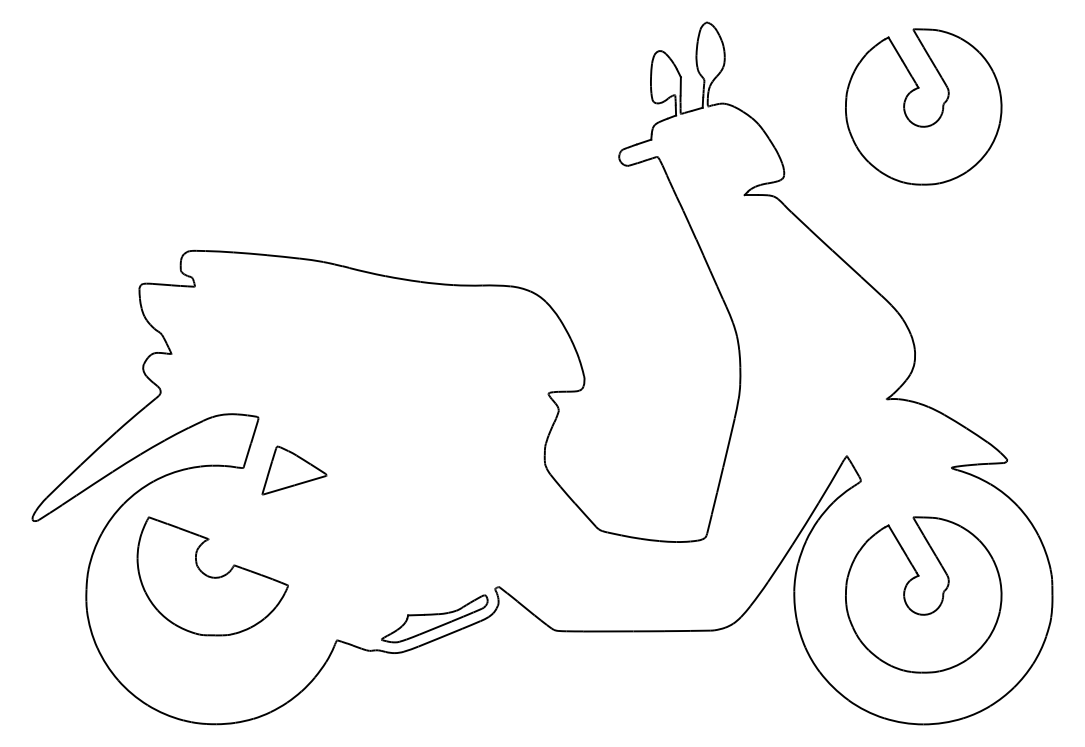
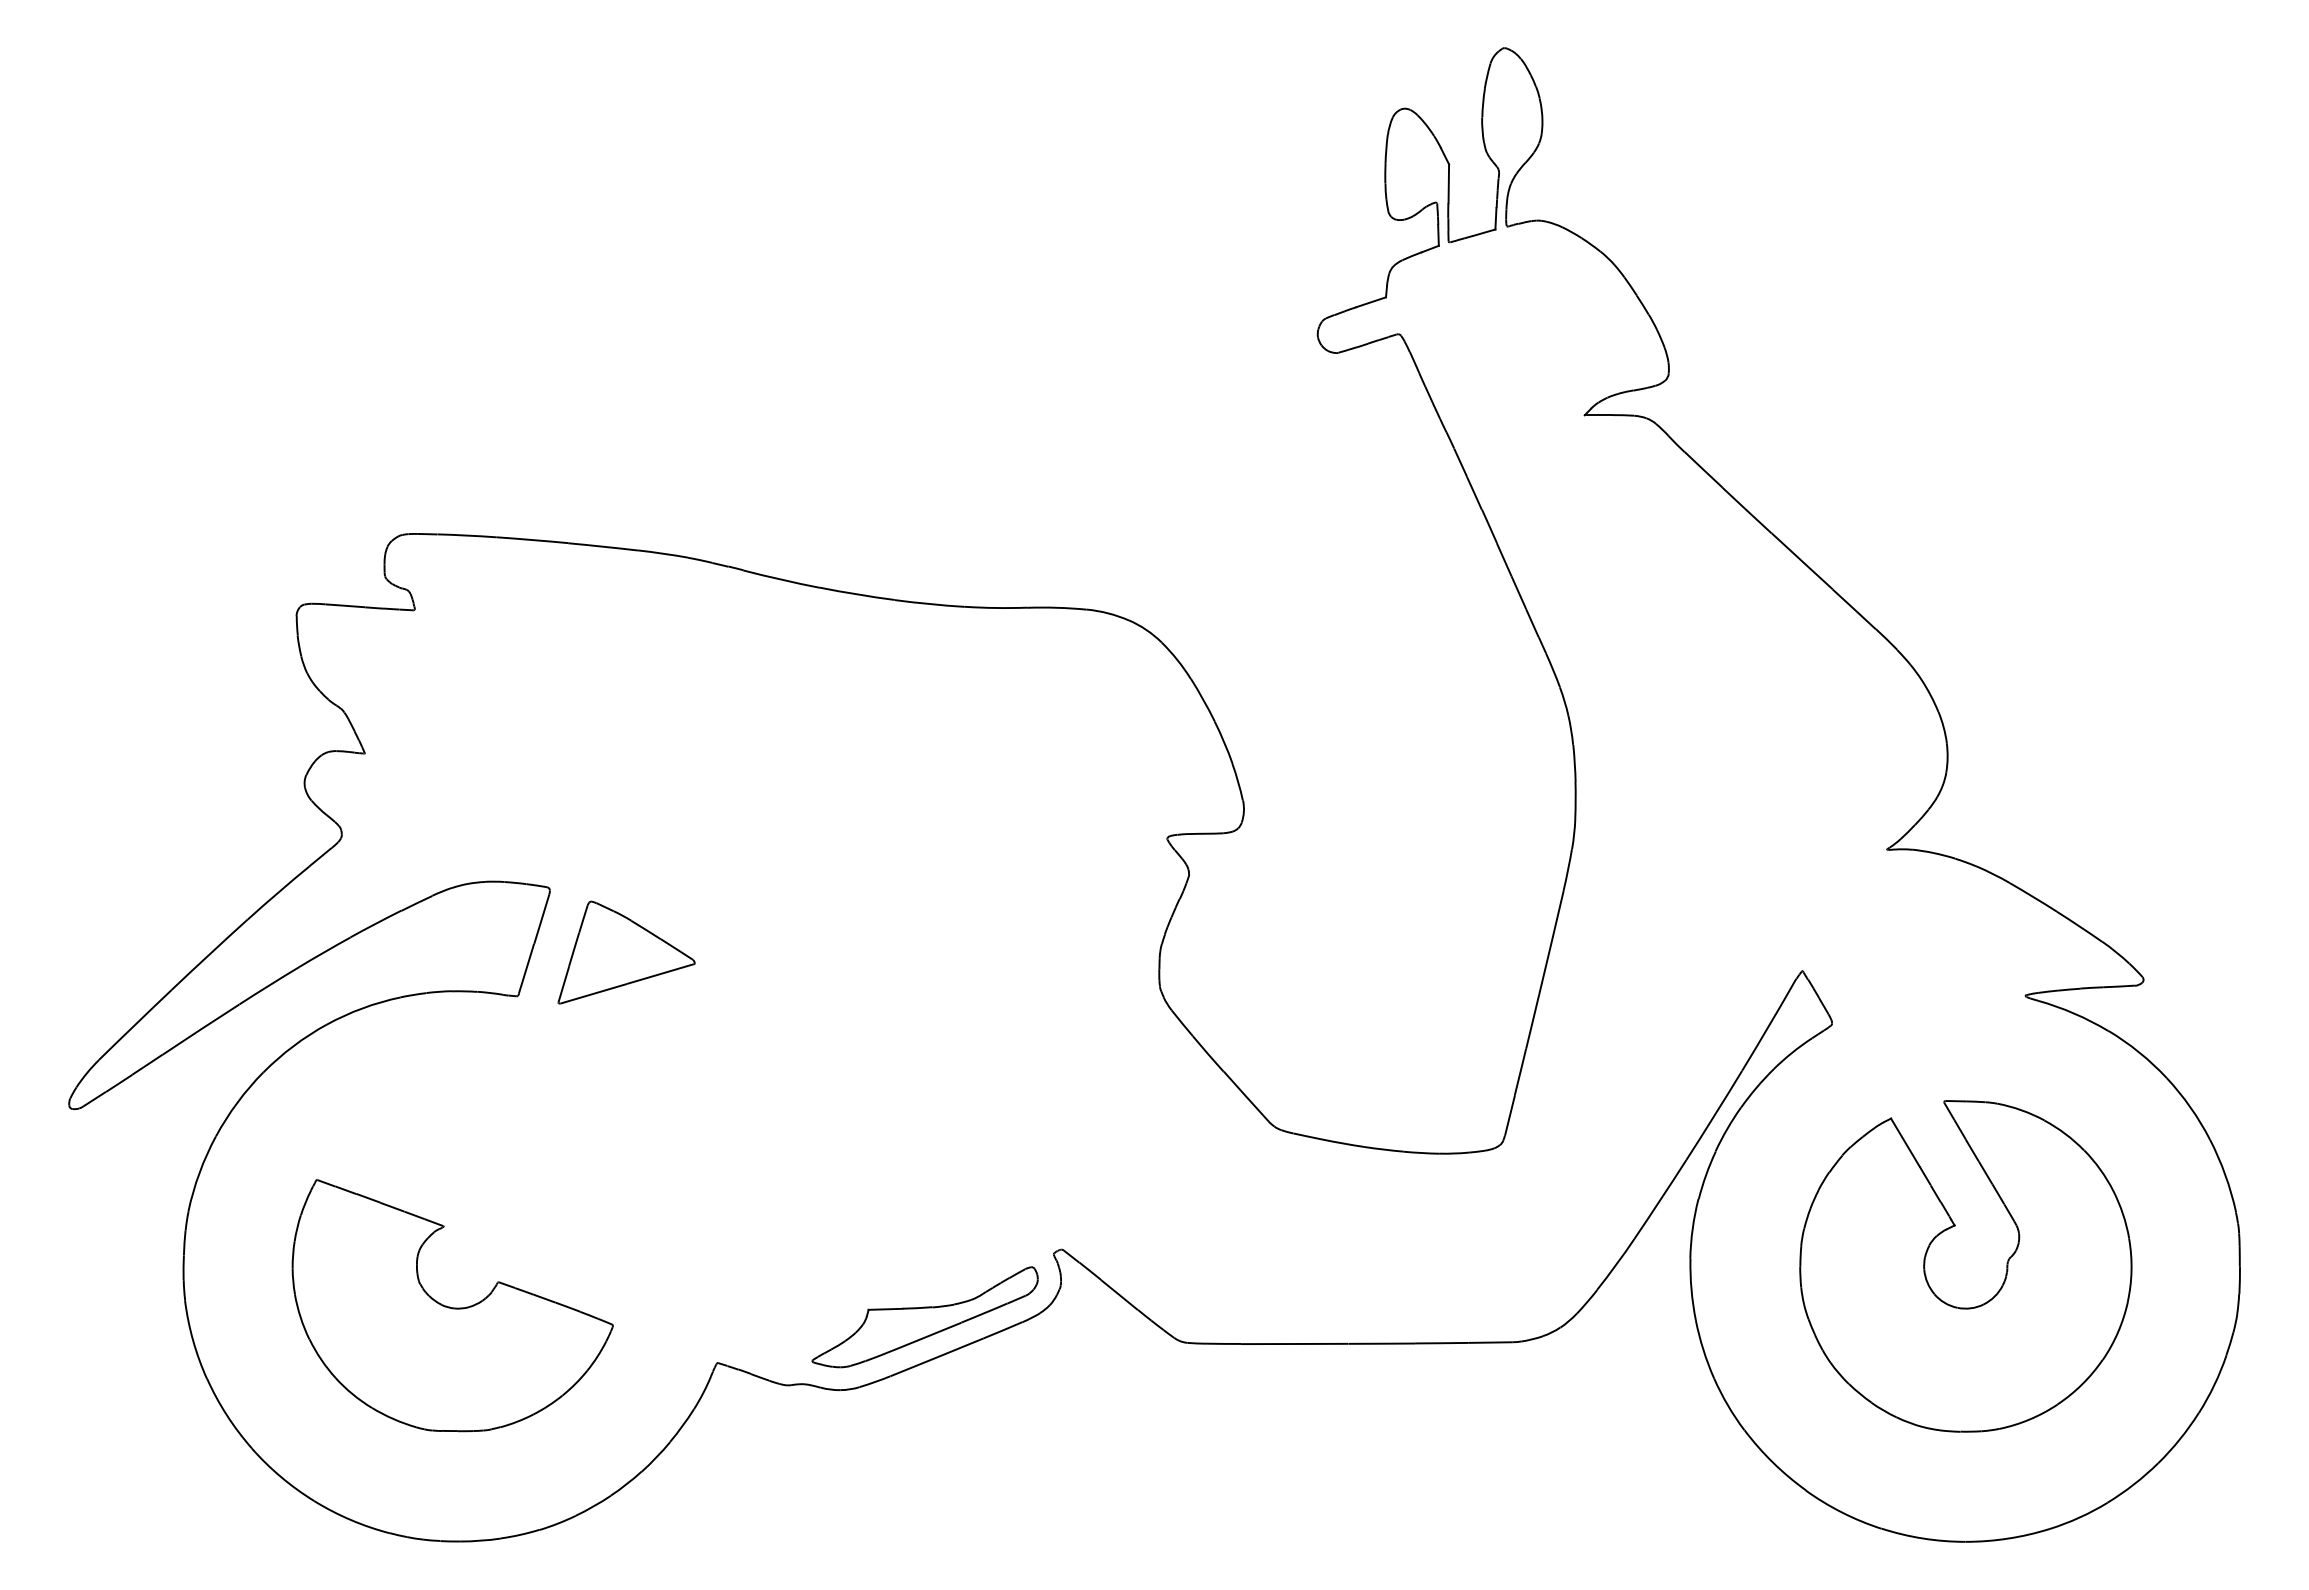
part: (915, 90) -> (1948, 192), removed
part: (294, 470) -> (626, 952), moved
part: (212, 576) -> (452, 1305), moved

